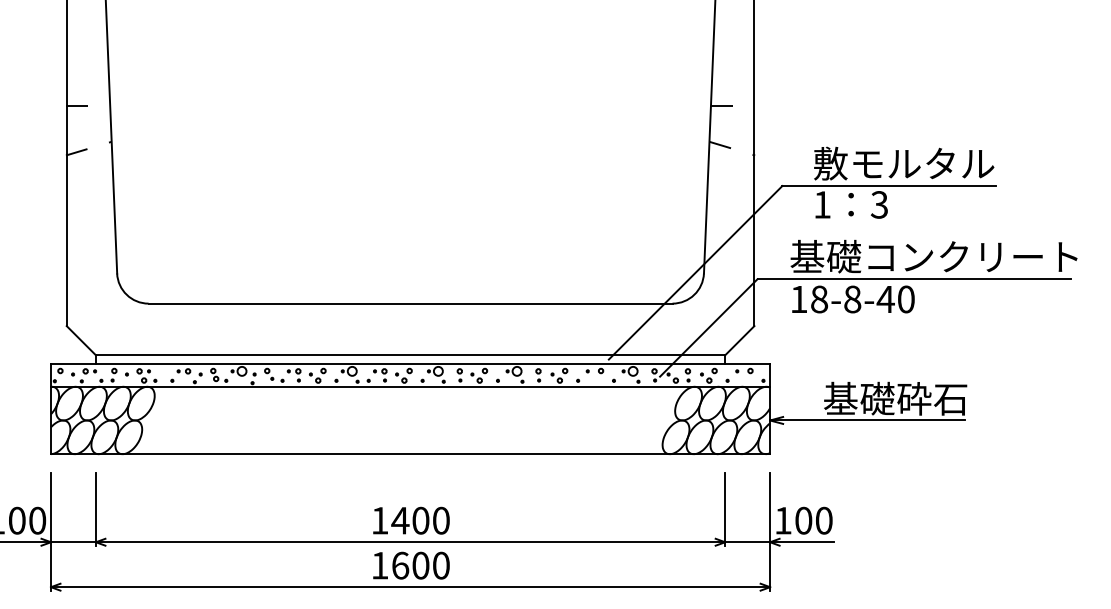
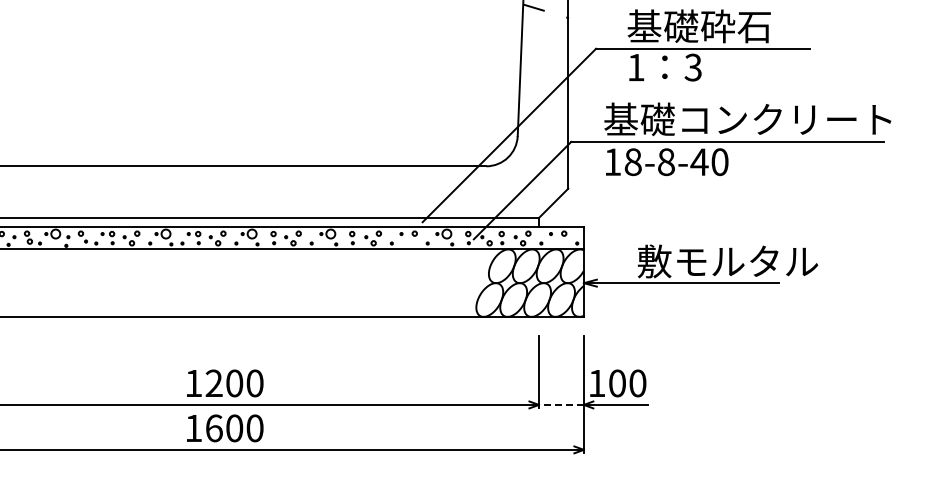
text: (904, 163) -> (718, 26), 敷モルタル -> 基礎砕石
text: (914, 398) -> (728, 261), 基礎砕石 -> 敷モルタル
text: (400, 520) -> (214, 383), 1400 -> 1200
line: (747, 542) -> (561, 405), solid -> dashed

